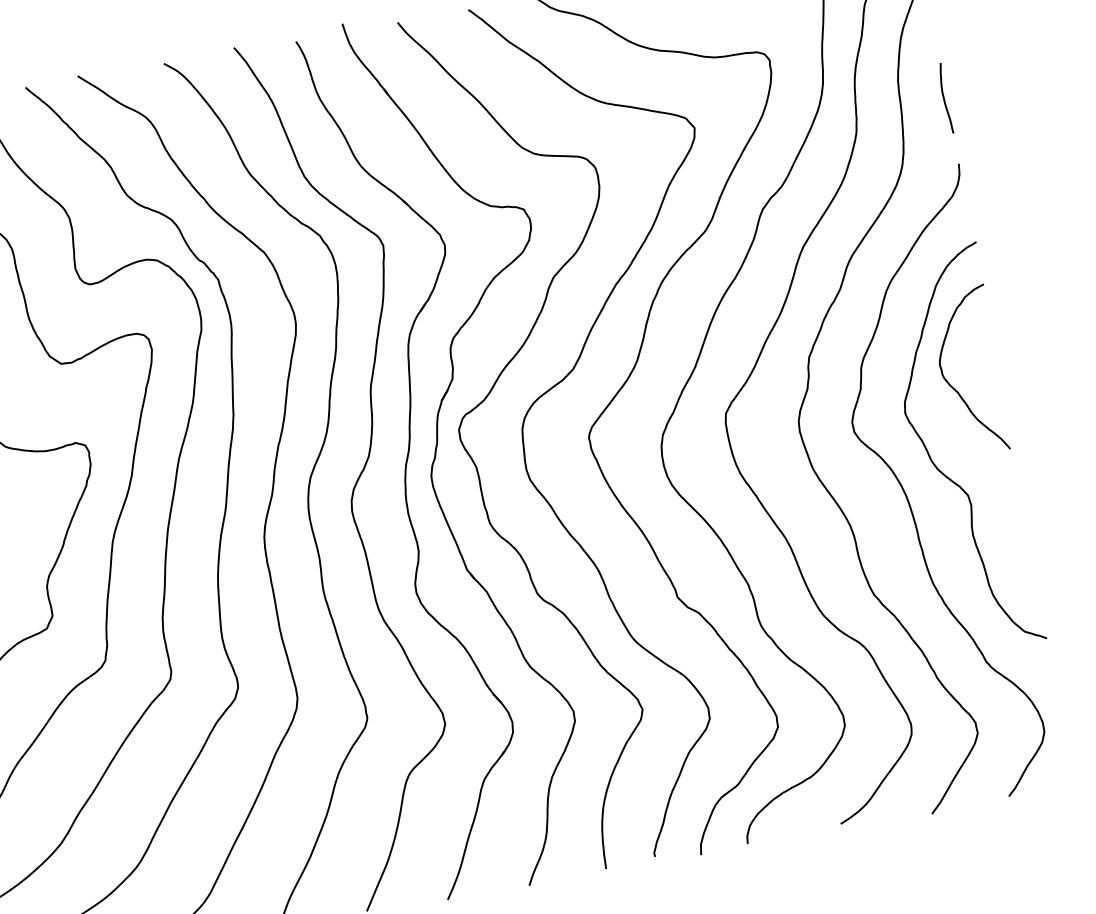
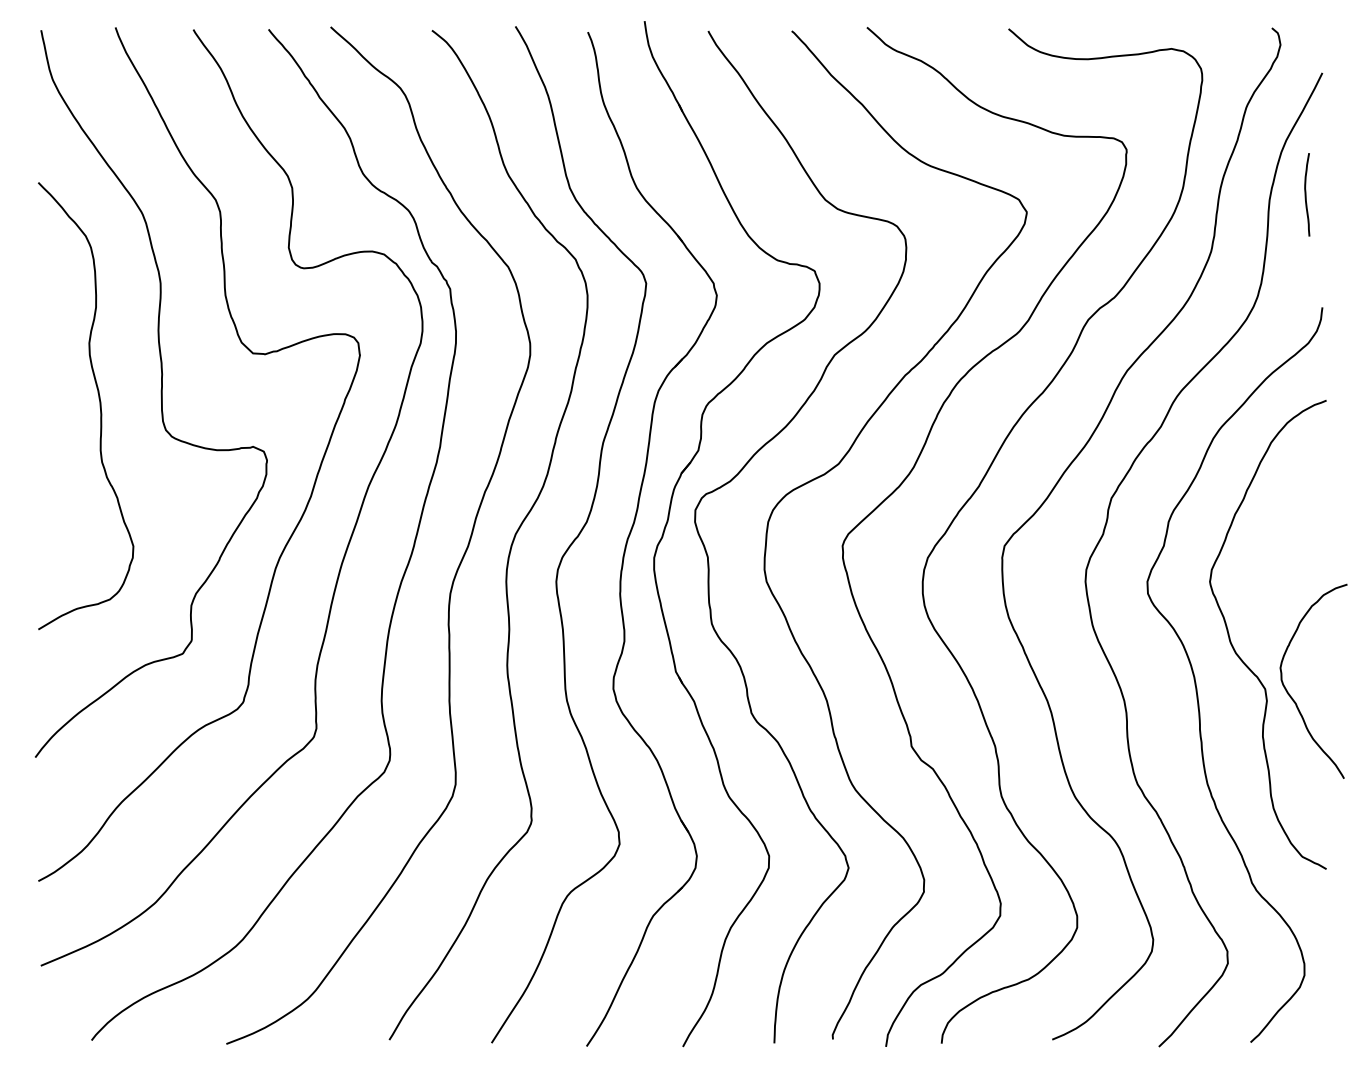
curve: (944, 98) -> (1306, 194), moved
curve: (955, 388) -> (1293, 698), moved

